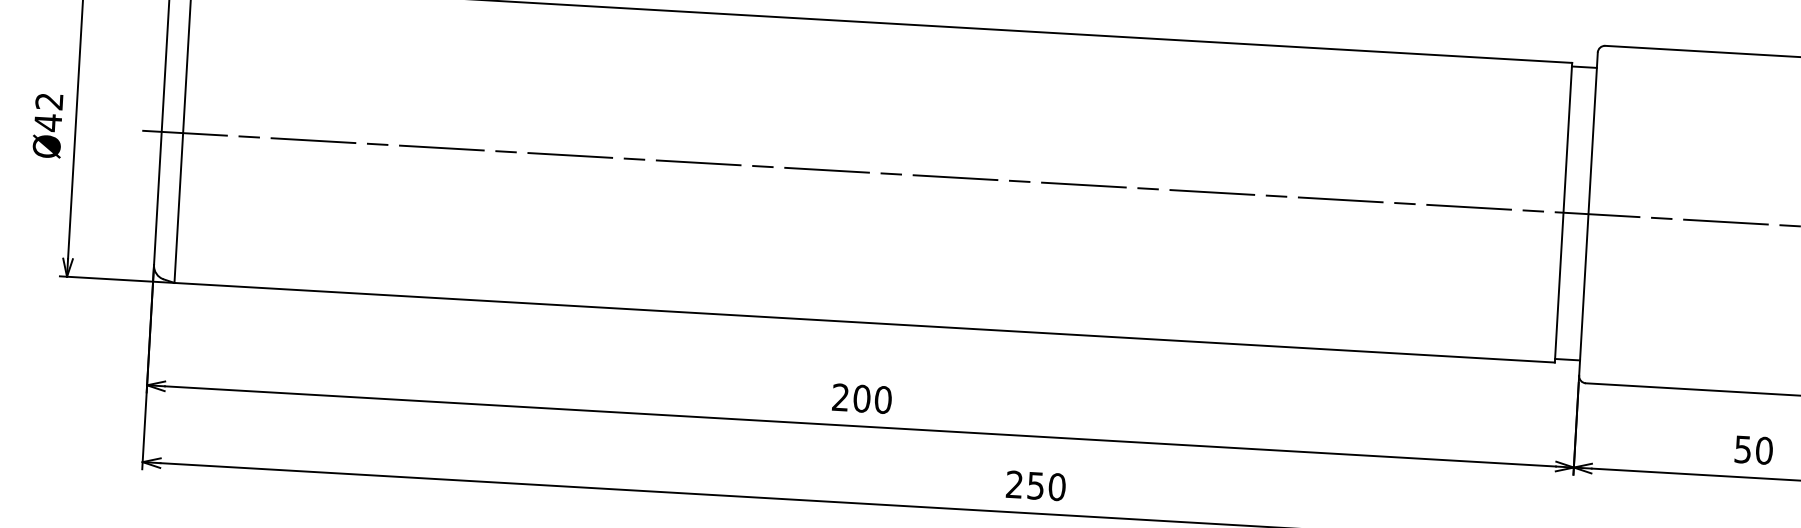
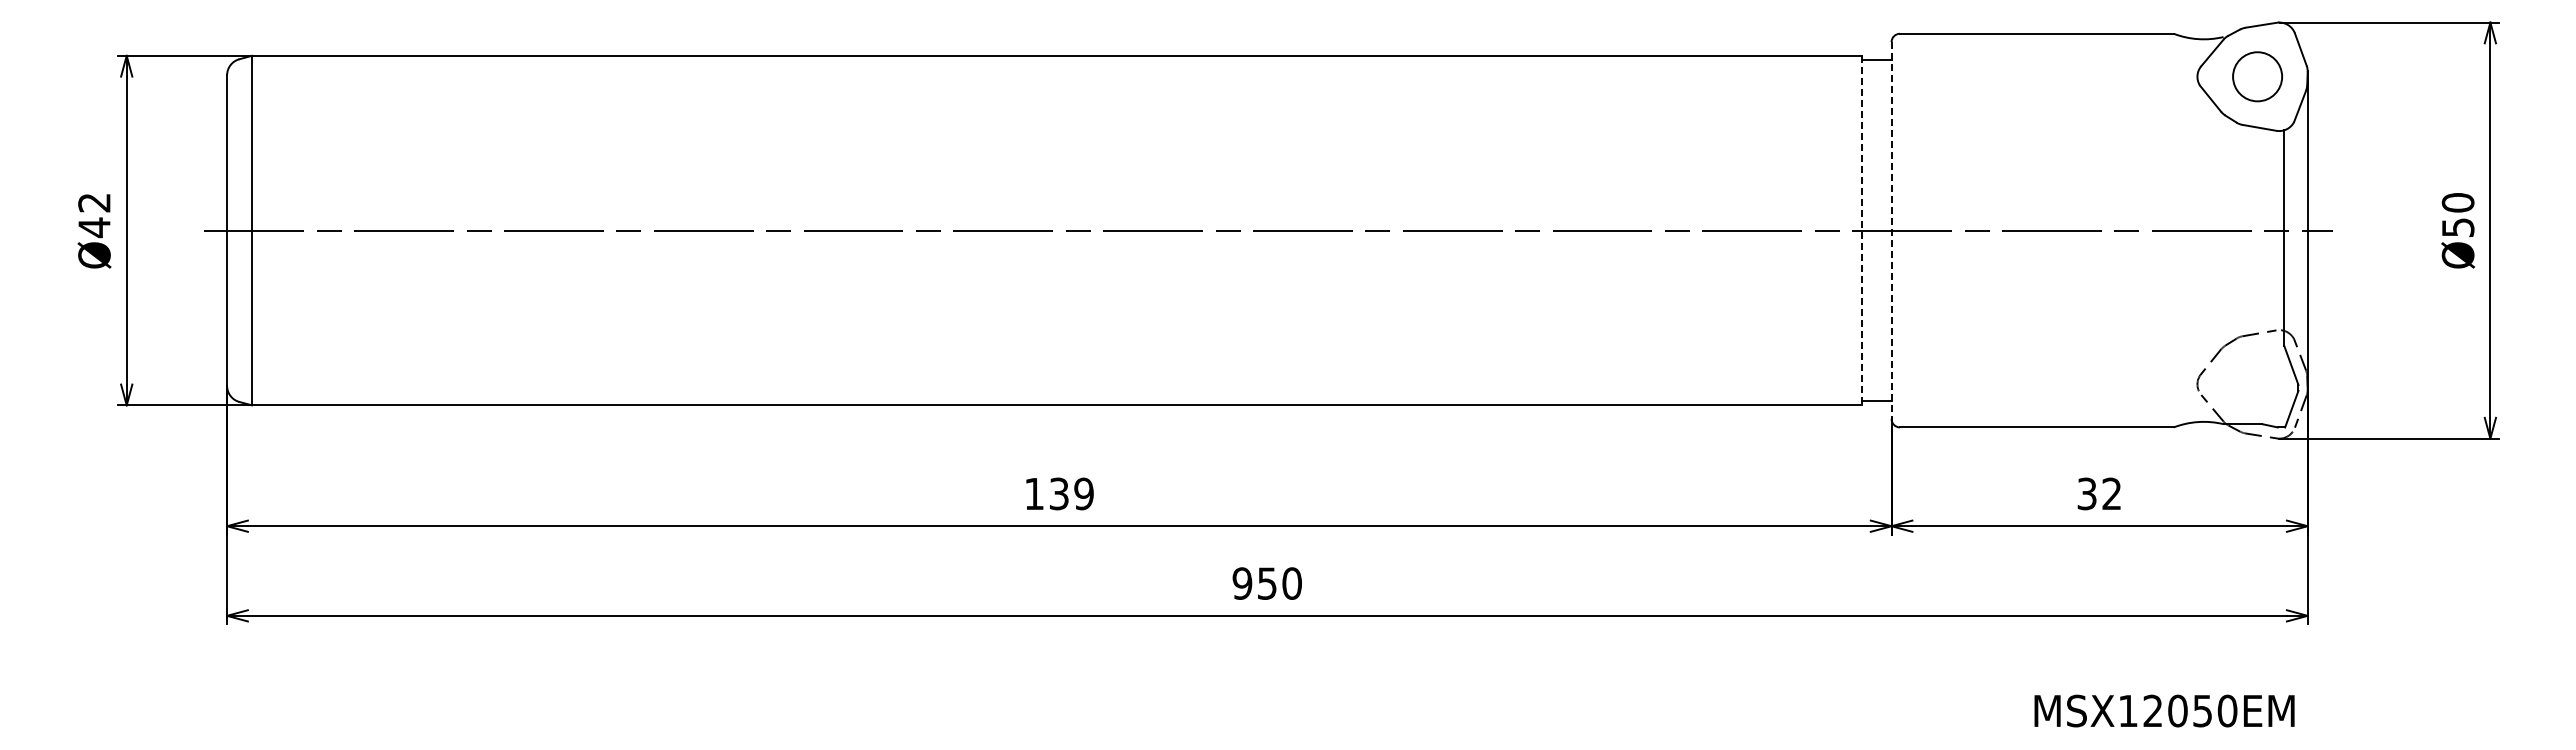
line: (1563, 212) -> (1862, 230), solid -> dashed
line: (1588, 214) -> (1891, 230), solid -> dashed
text: (862, 398) -> (1059, 493), 200 -> 139
text: (1753, 449) -> (2099, 493), 50 -> 32
text: (1014, 484) -> (1242, 583), 250 -> 950

